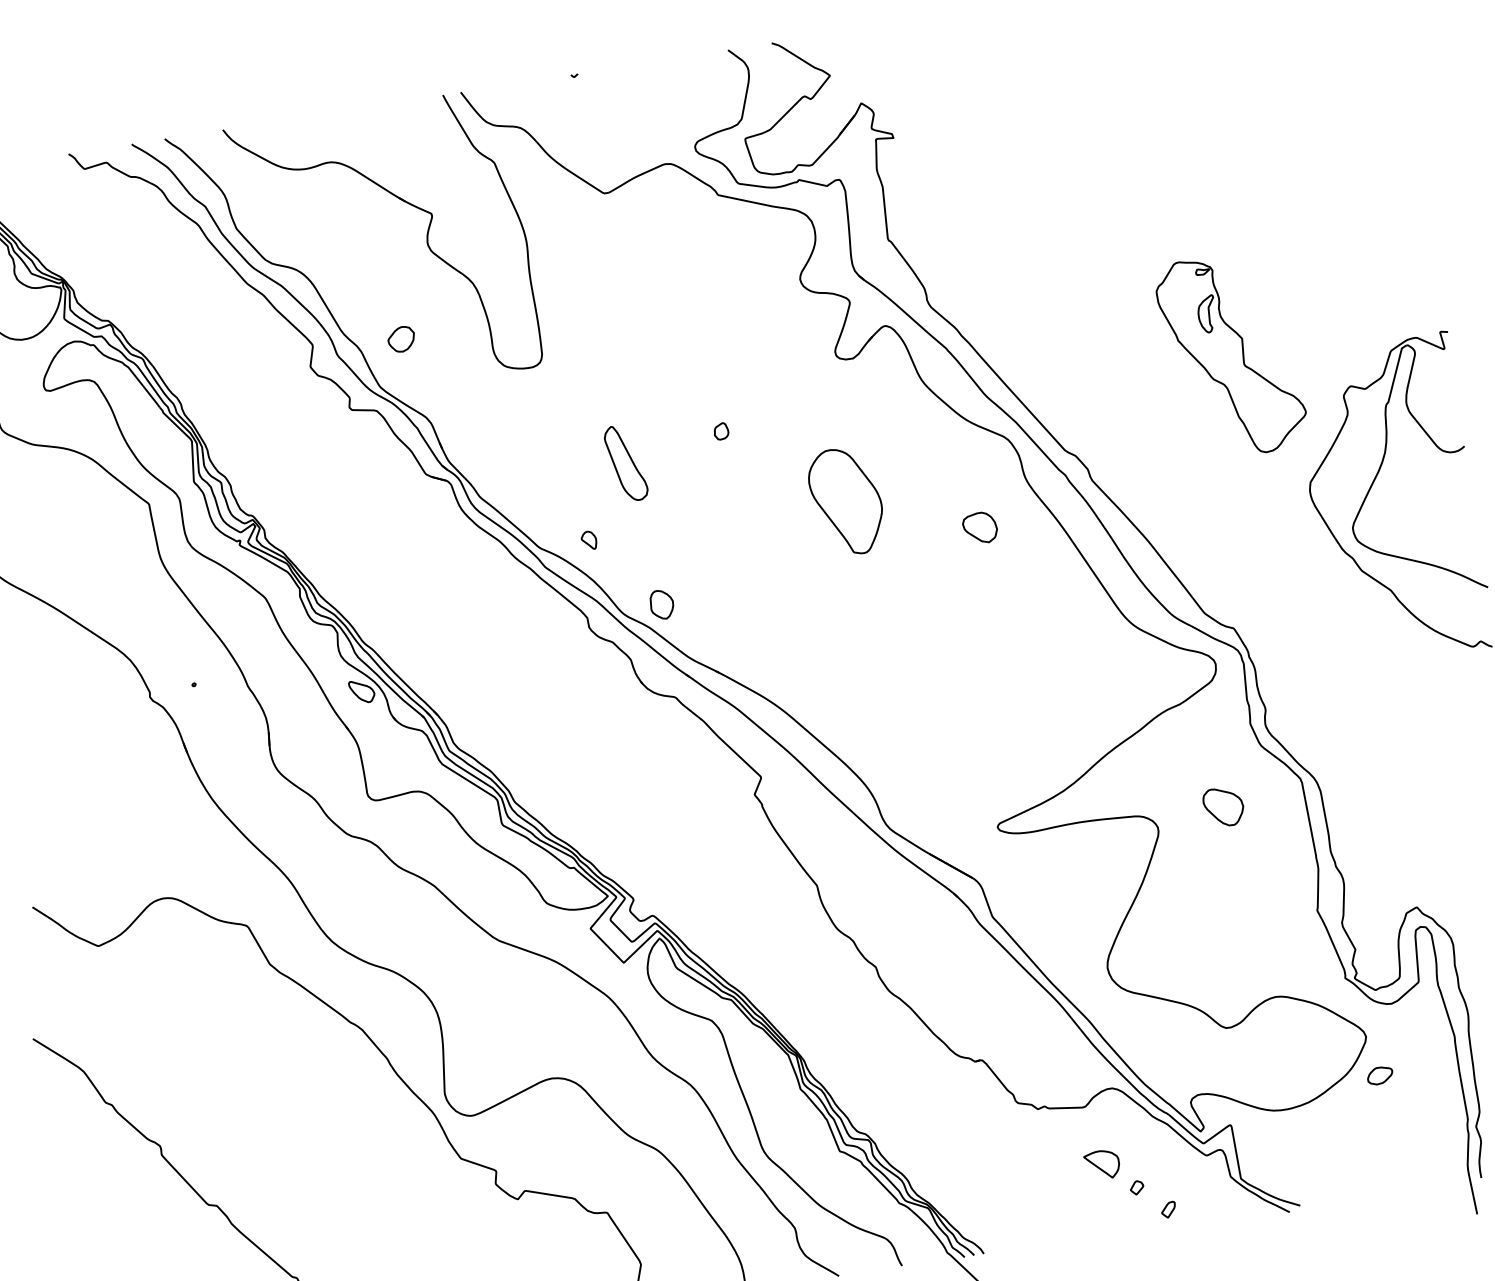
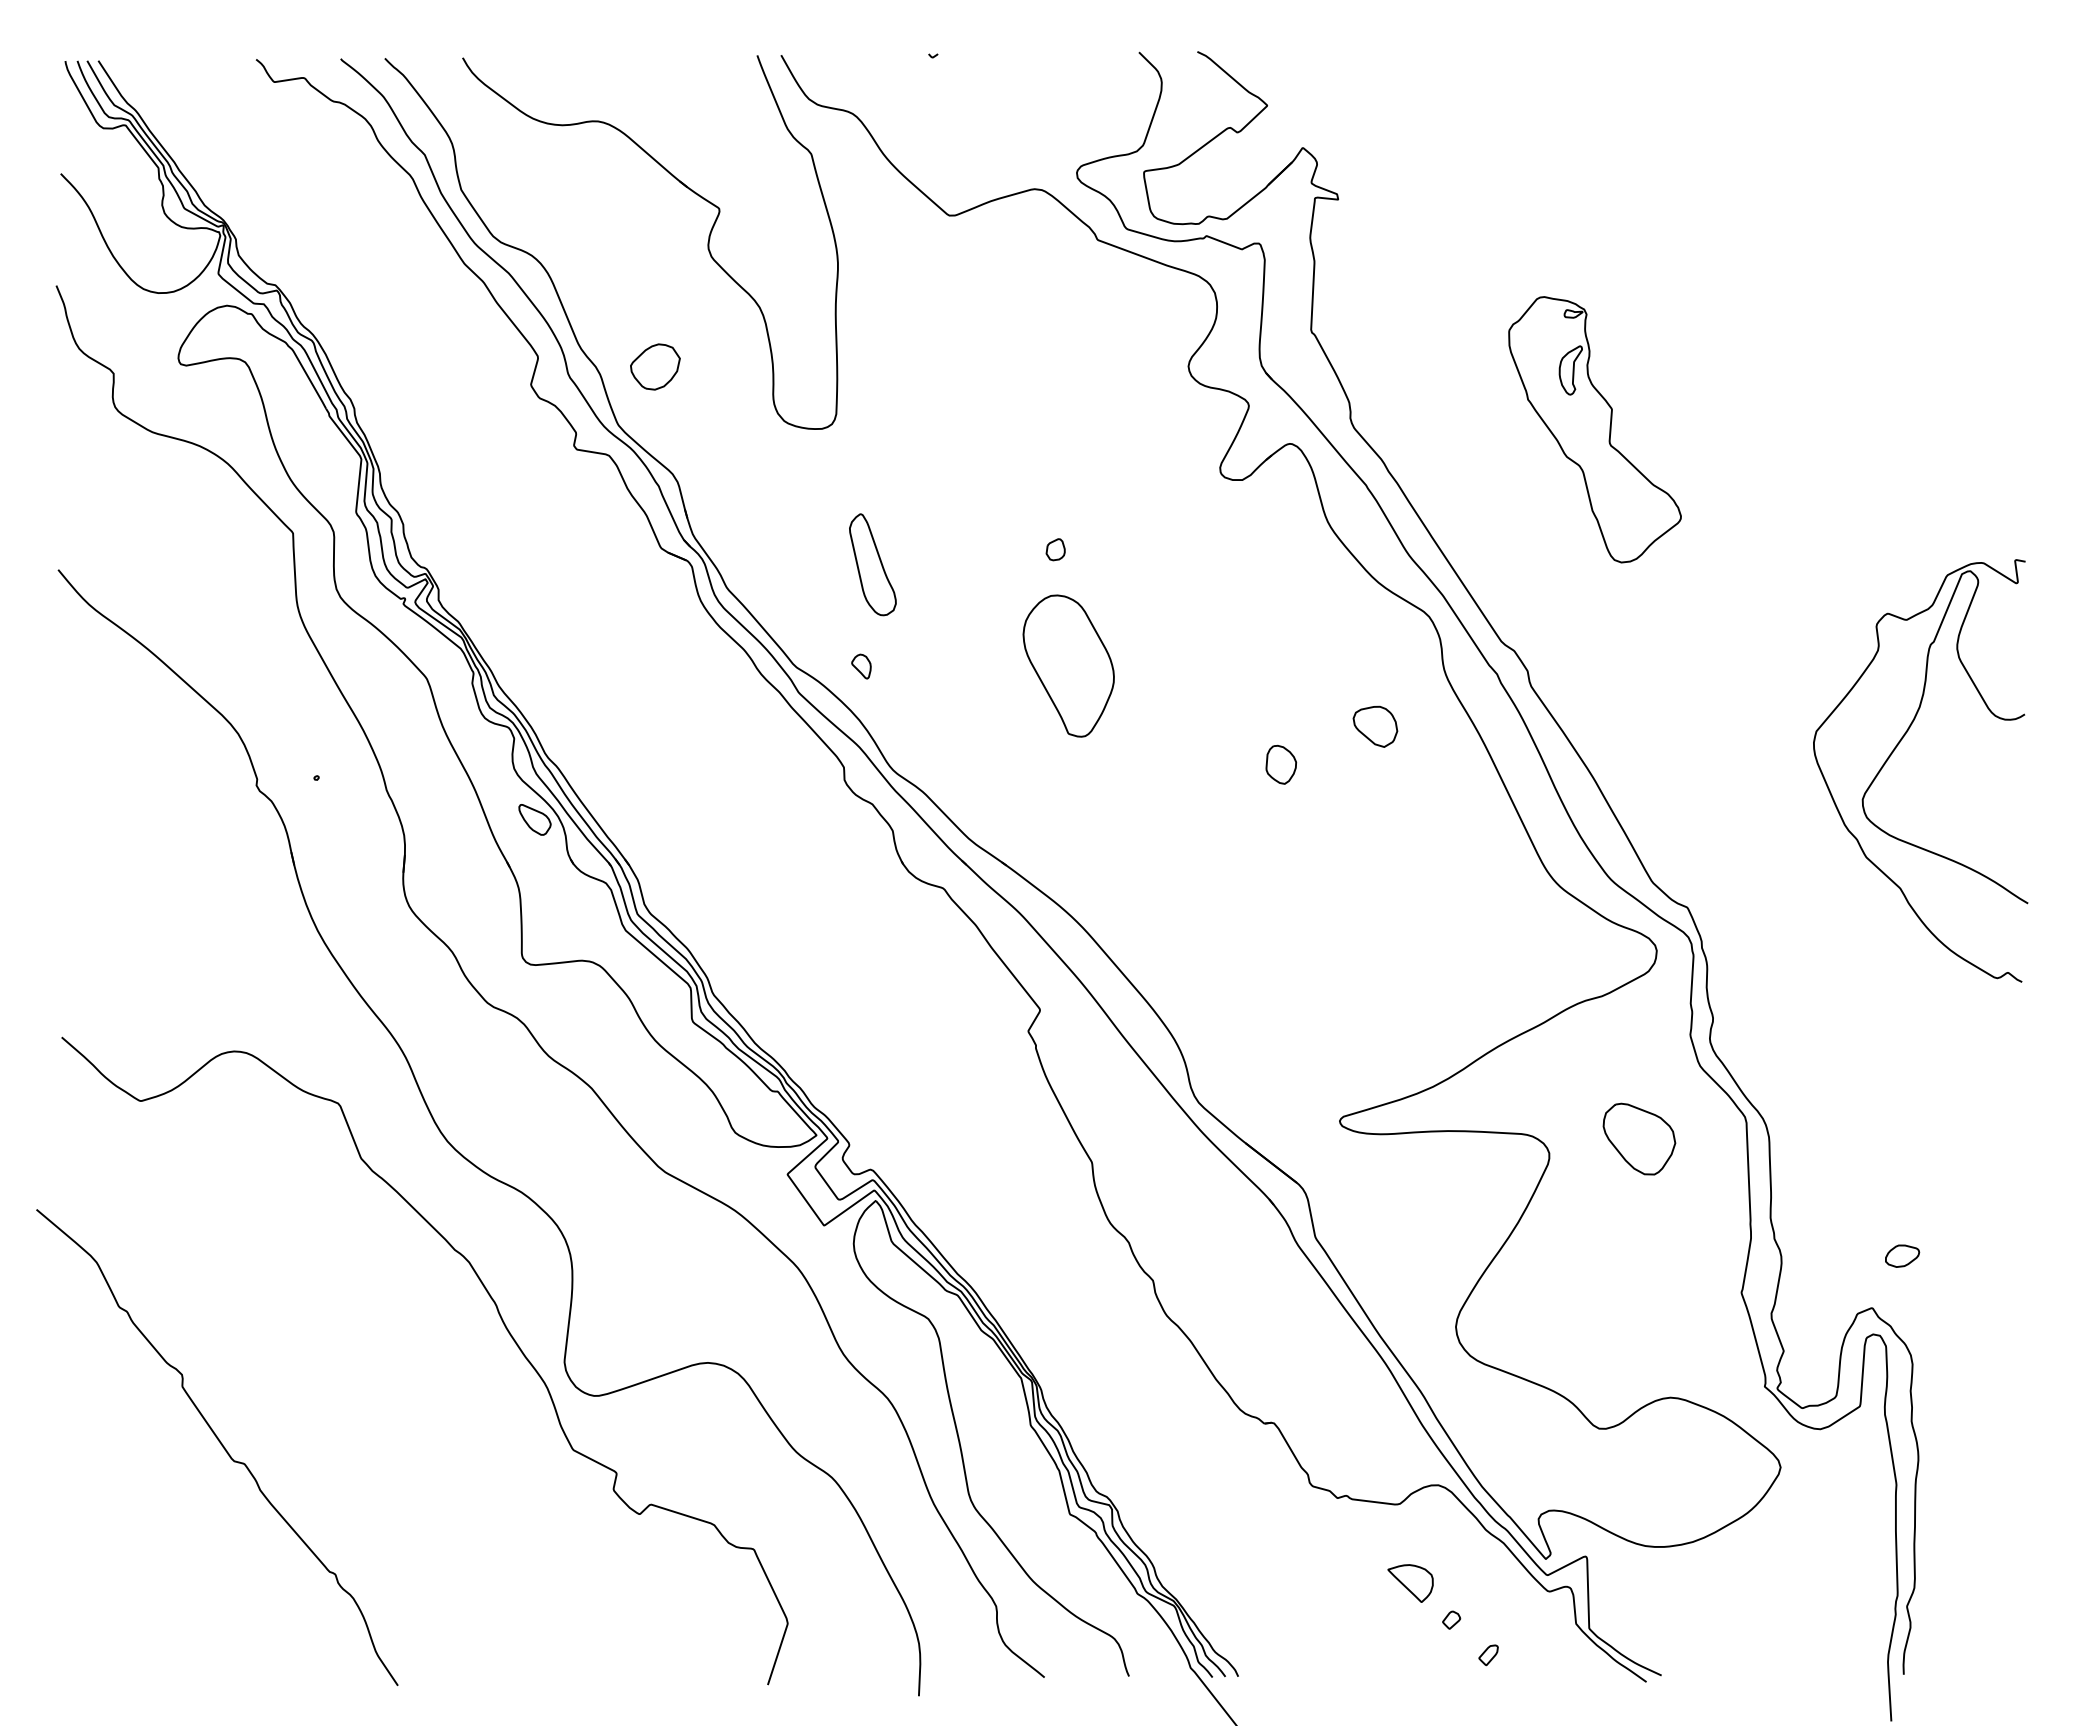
part: (401, 339) -> (655, 366), size x1.4
part: (1231, 355) -> (1594, 429), moved
part: (625, 463) -> (872, 564), moved
part: (846, 501) -> (1068, 665), moved
part: (662, 604) -> (1281, 764), moved
part: (1223, 807) -> (1639, 1139), size x1.4
part: (1380, 1075) -> (1902, 1255), moved

